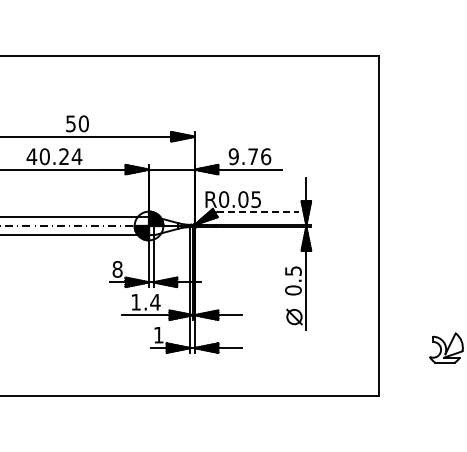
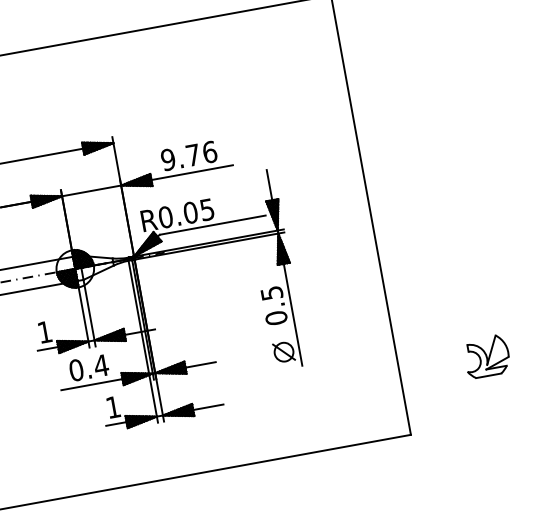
line: (258, 211) -> (212, 224), dashed -> solid
text: (117, 269) -> (44, 332), 8 -> 1
text: (136, 301) -> (76, 369), 1.4 -> 0.4

